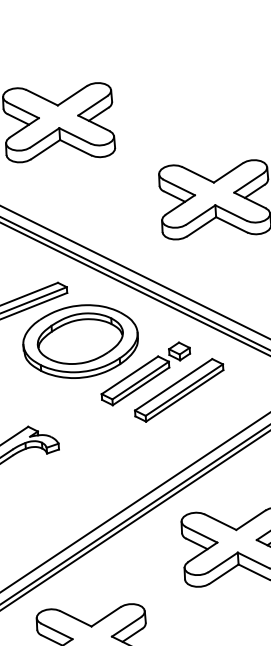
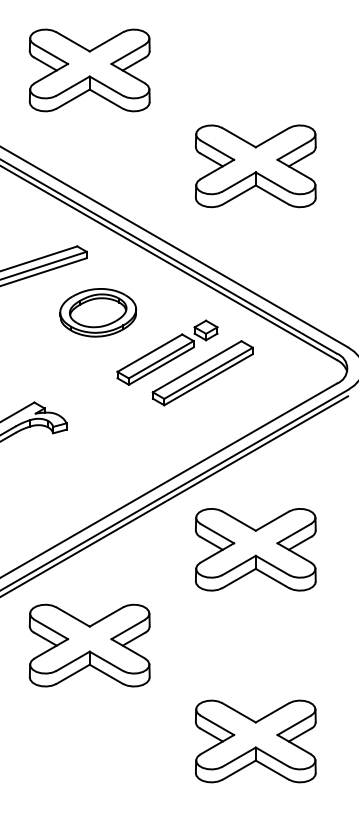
part: (81, 341) -> (98, 312), size x0.6

